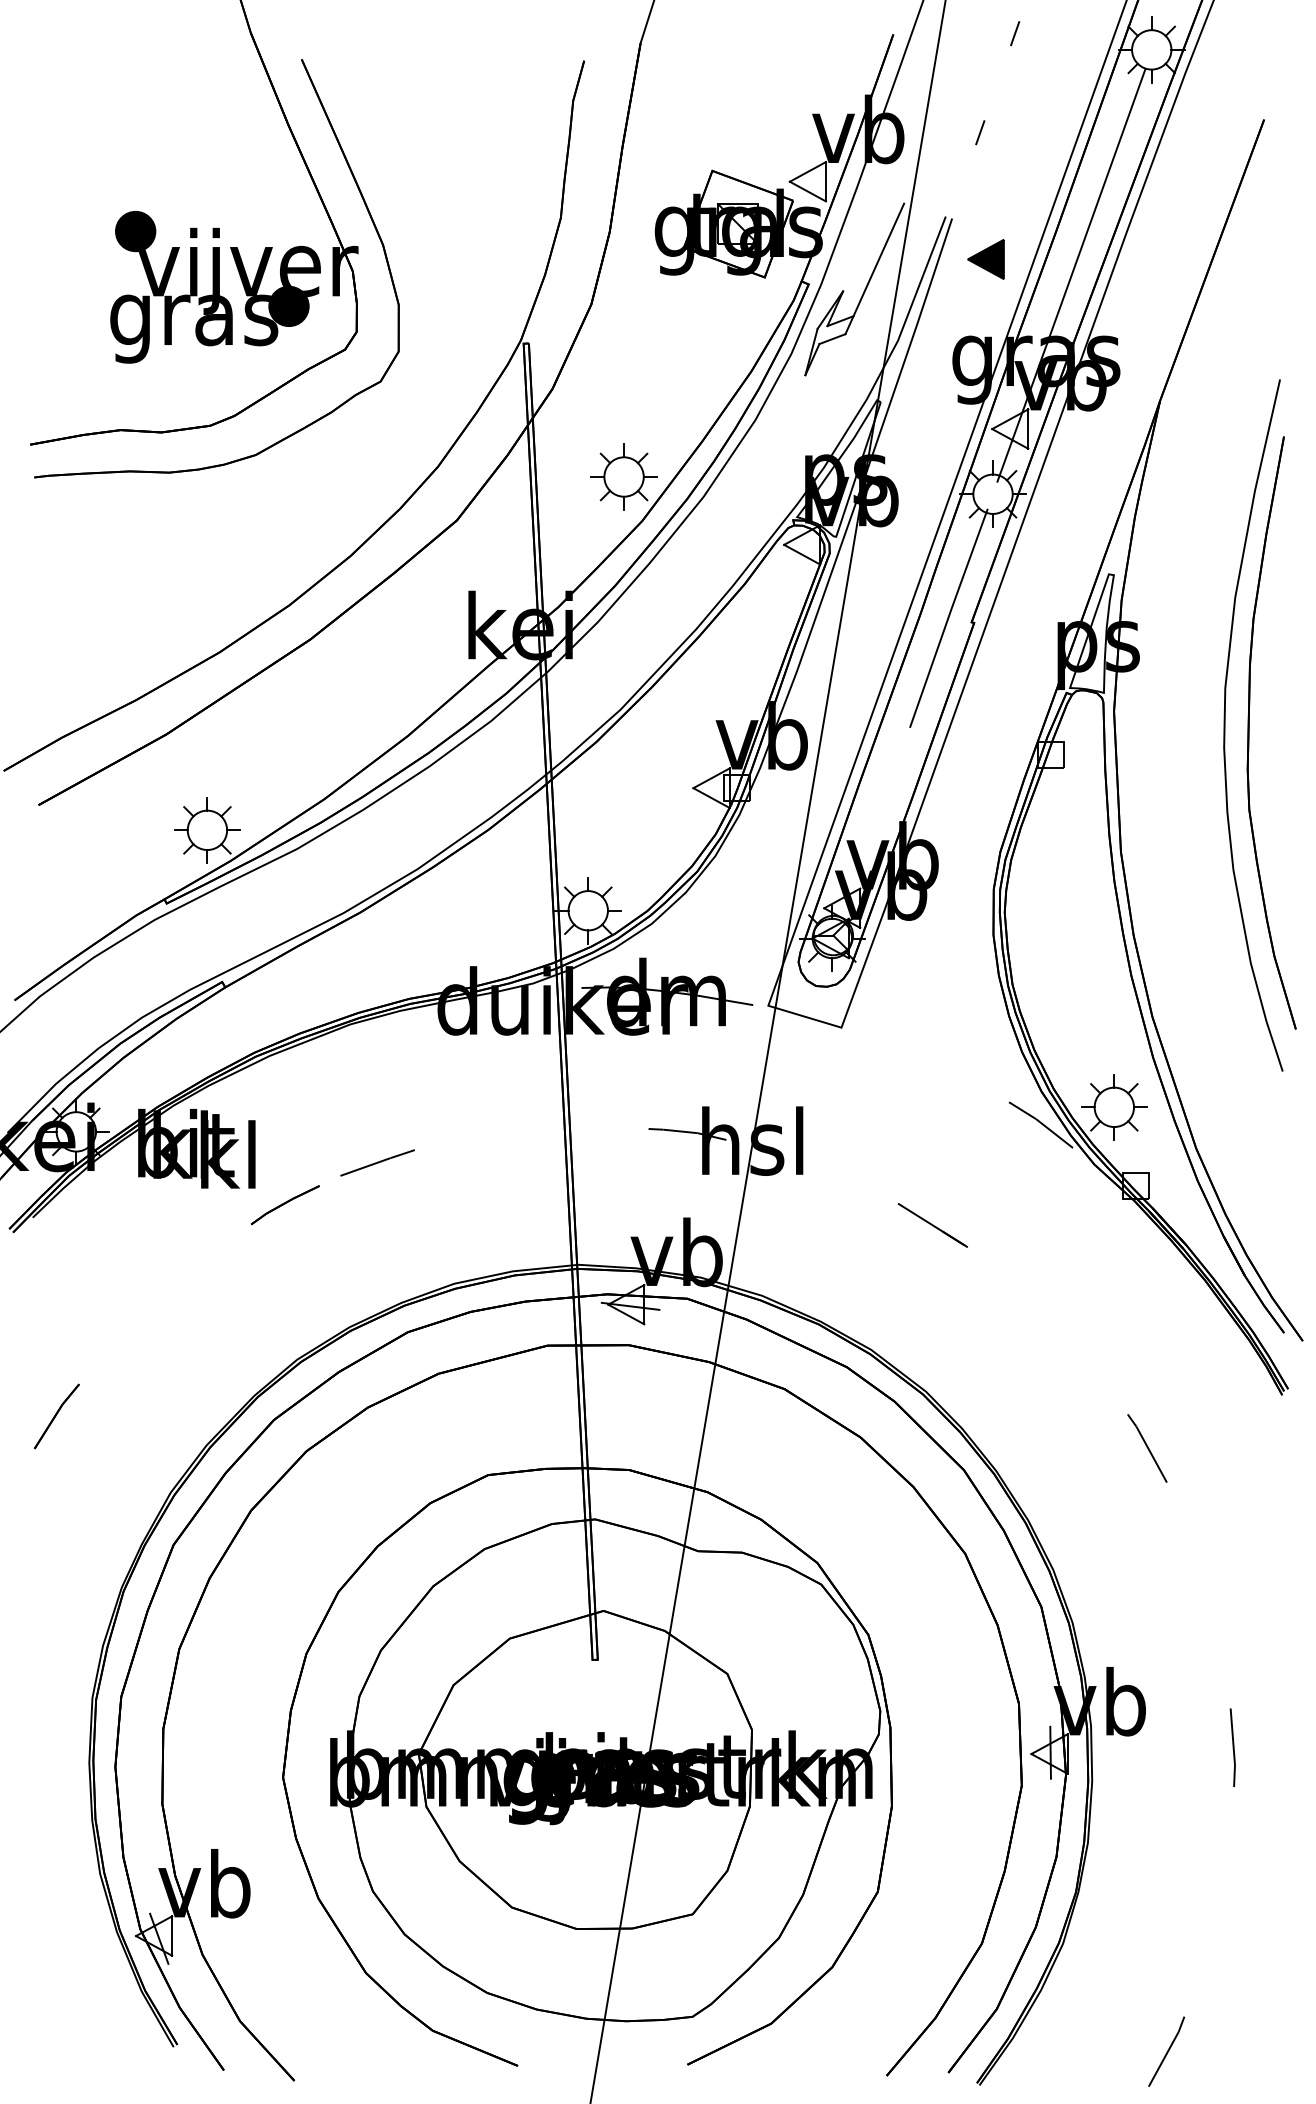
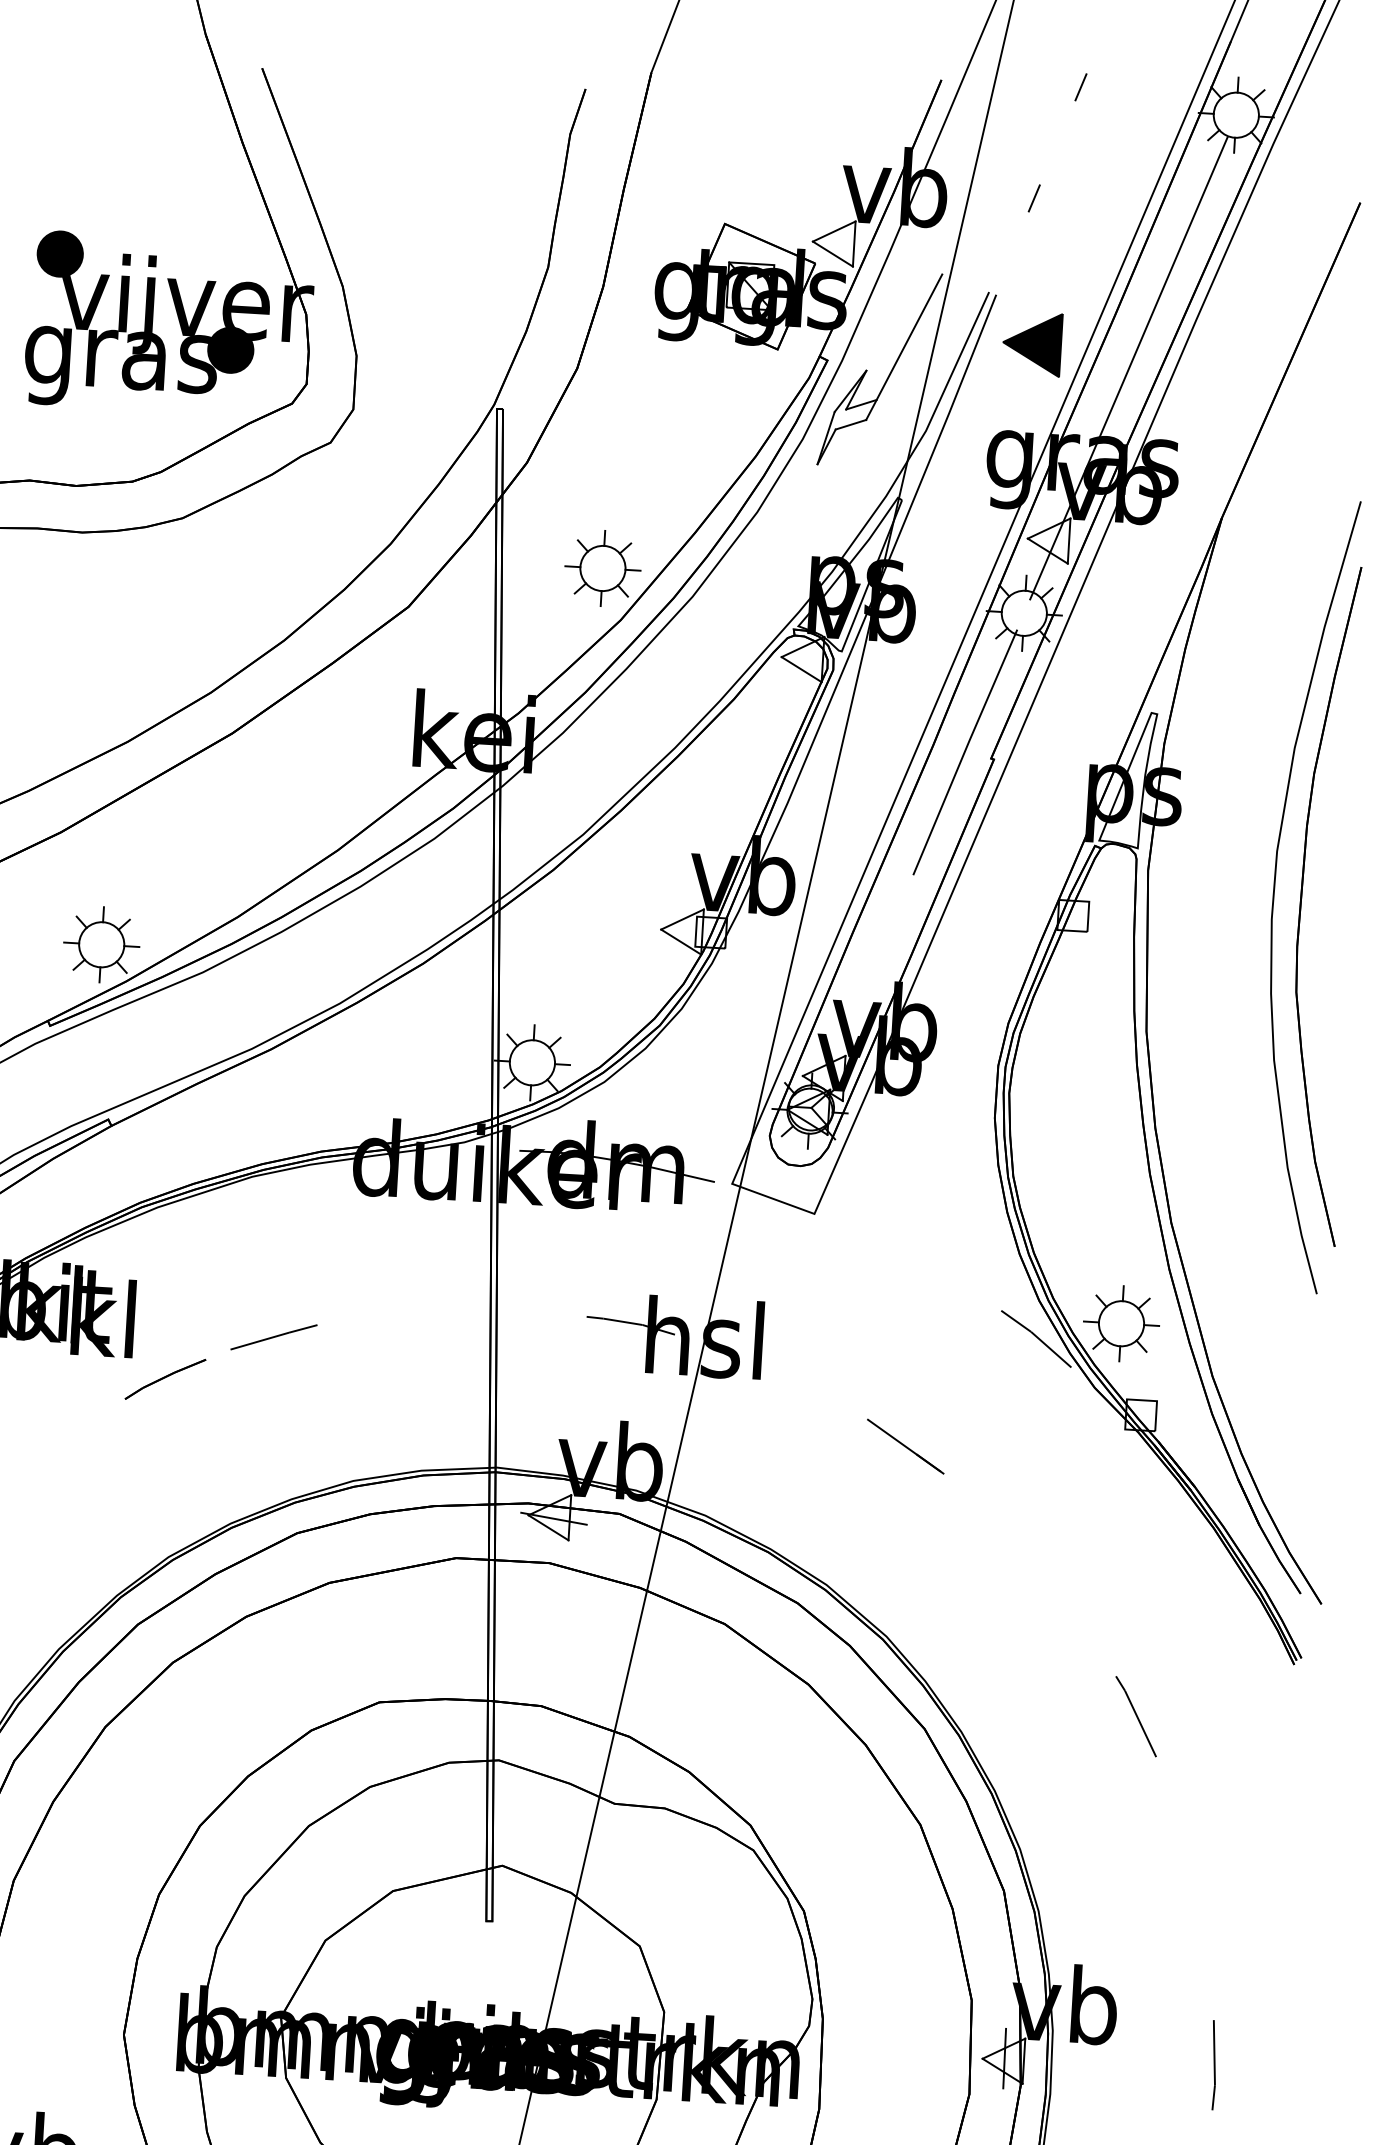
part: (985, 259) -> (1031, 343), size x1.4

